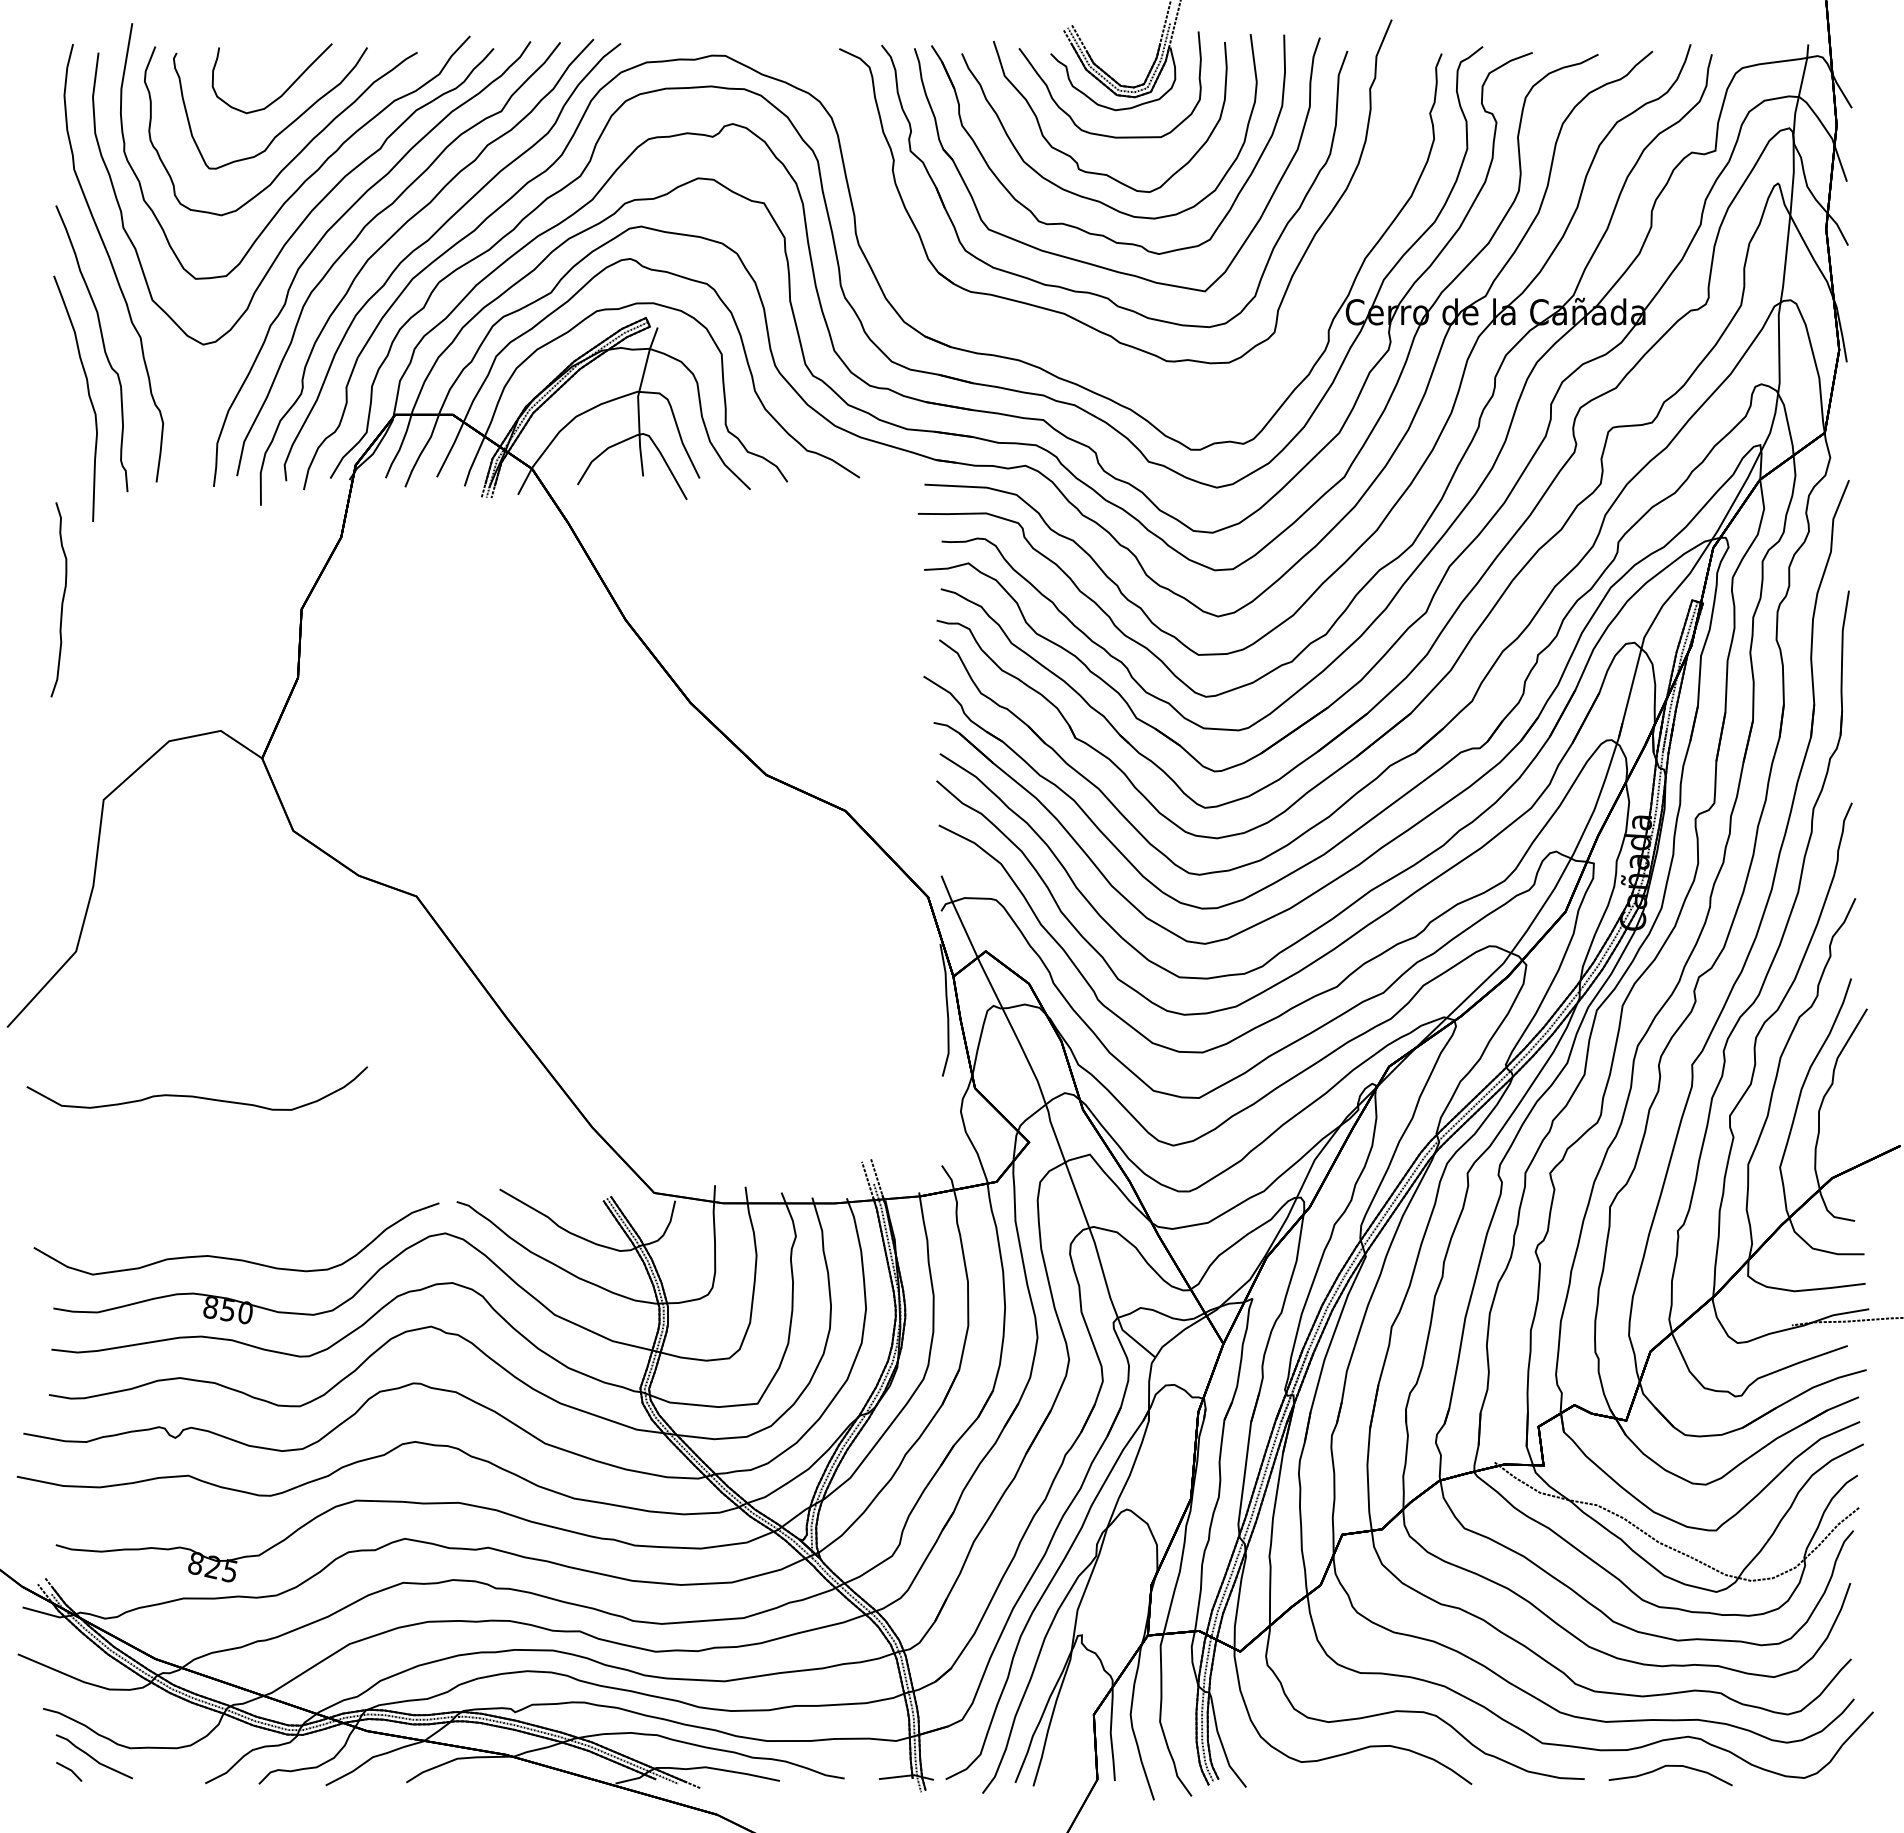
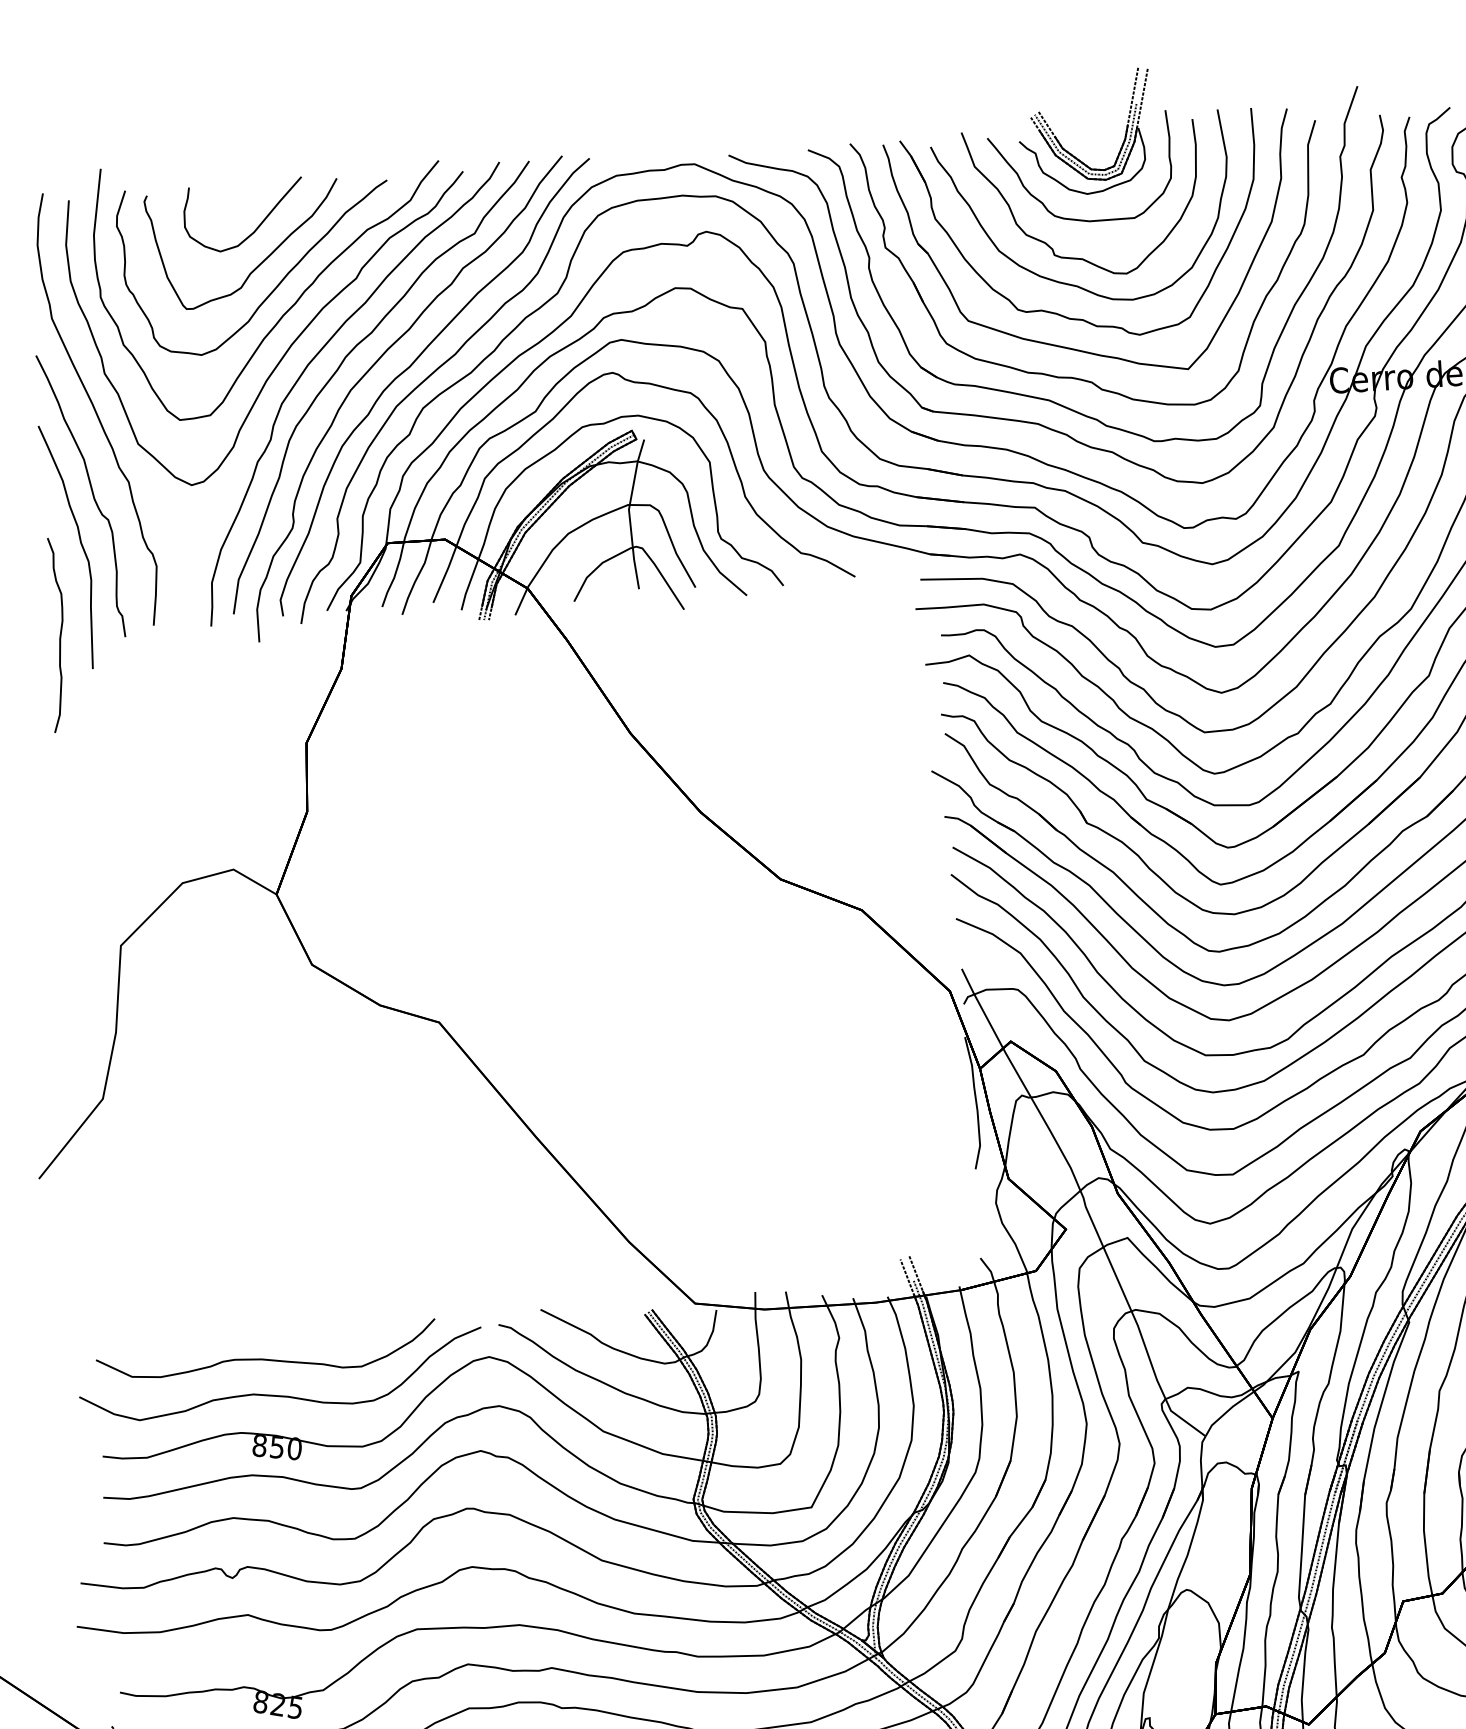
part: (1051, 335) -> (1037, 422), added
curve: (61, 601) -> (59, 636), moved
curve: (194, 1095) -> (263, 1358), moved

